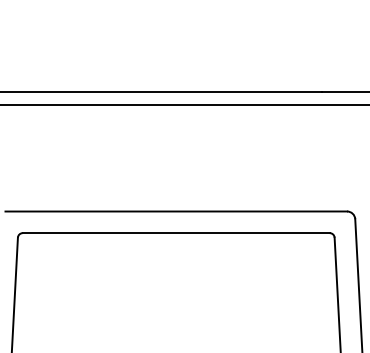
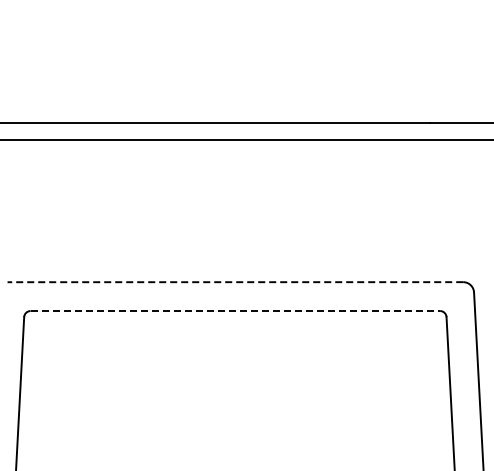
line: (176, 211) -> (235, 282), solid -> dashed
line: (176, 233) -> (235, 311), solid -> dashed

